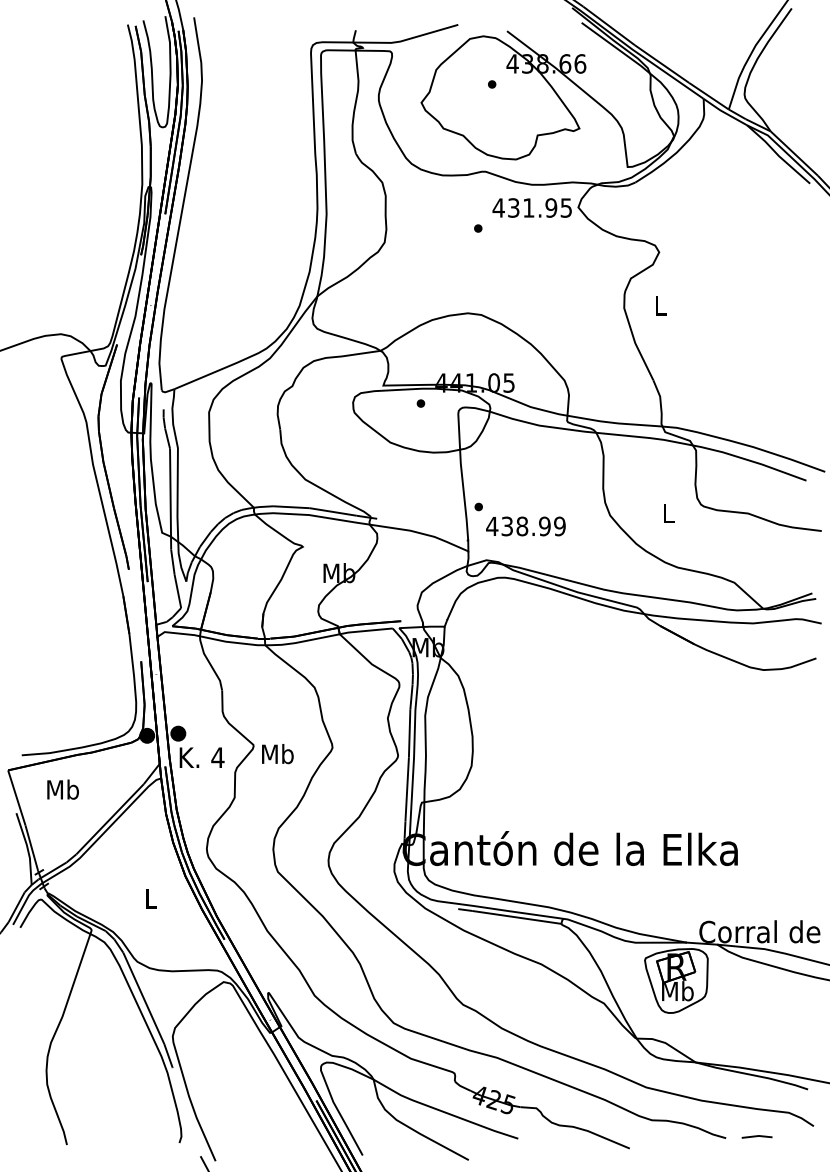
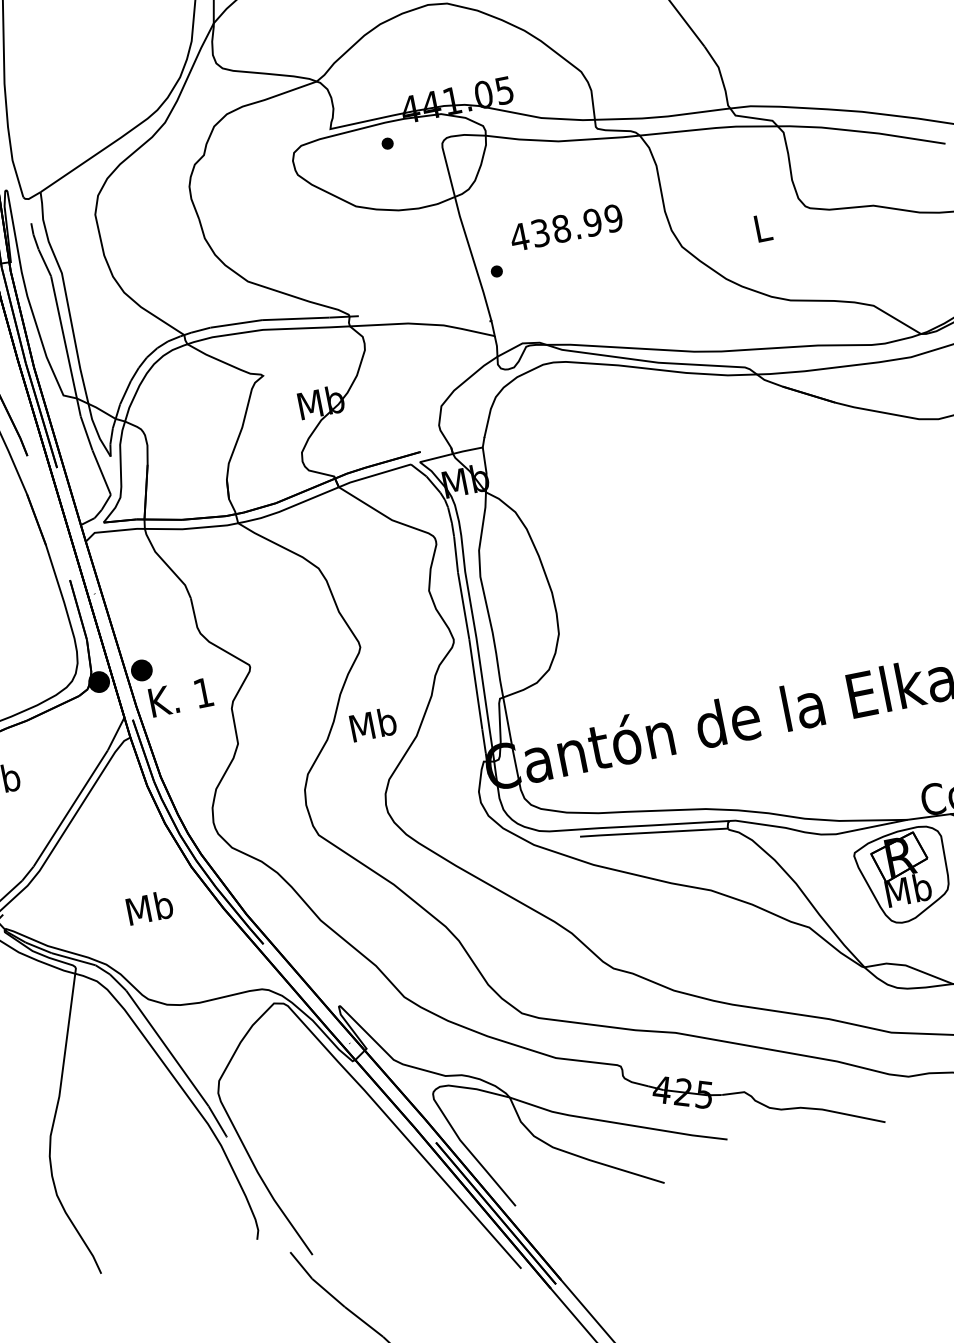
text: (525, 526) -> (565, 228), moved
text: (277, 754) -> (372, 725), moved
text: (217, 757) -> (202, 692), 4 -> 1
text: (150, 898) -> (148, 907), L -> Mb

